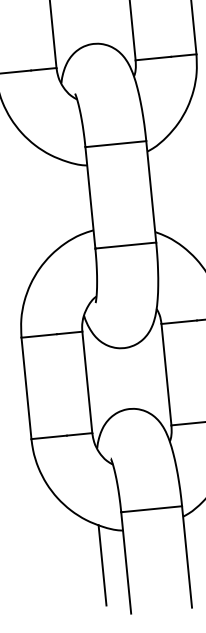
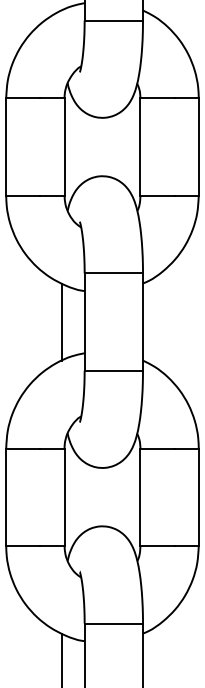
line: (66, 199) -> (61, 321), added

